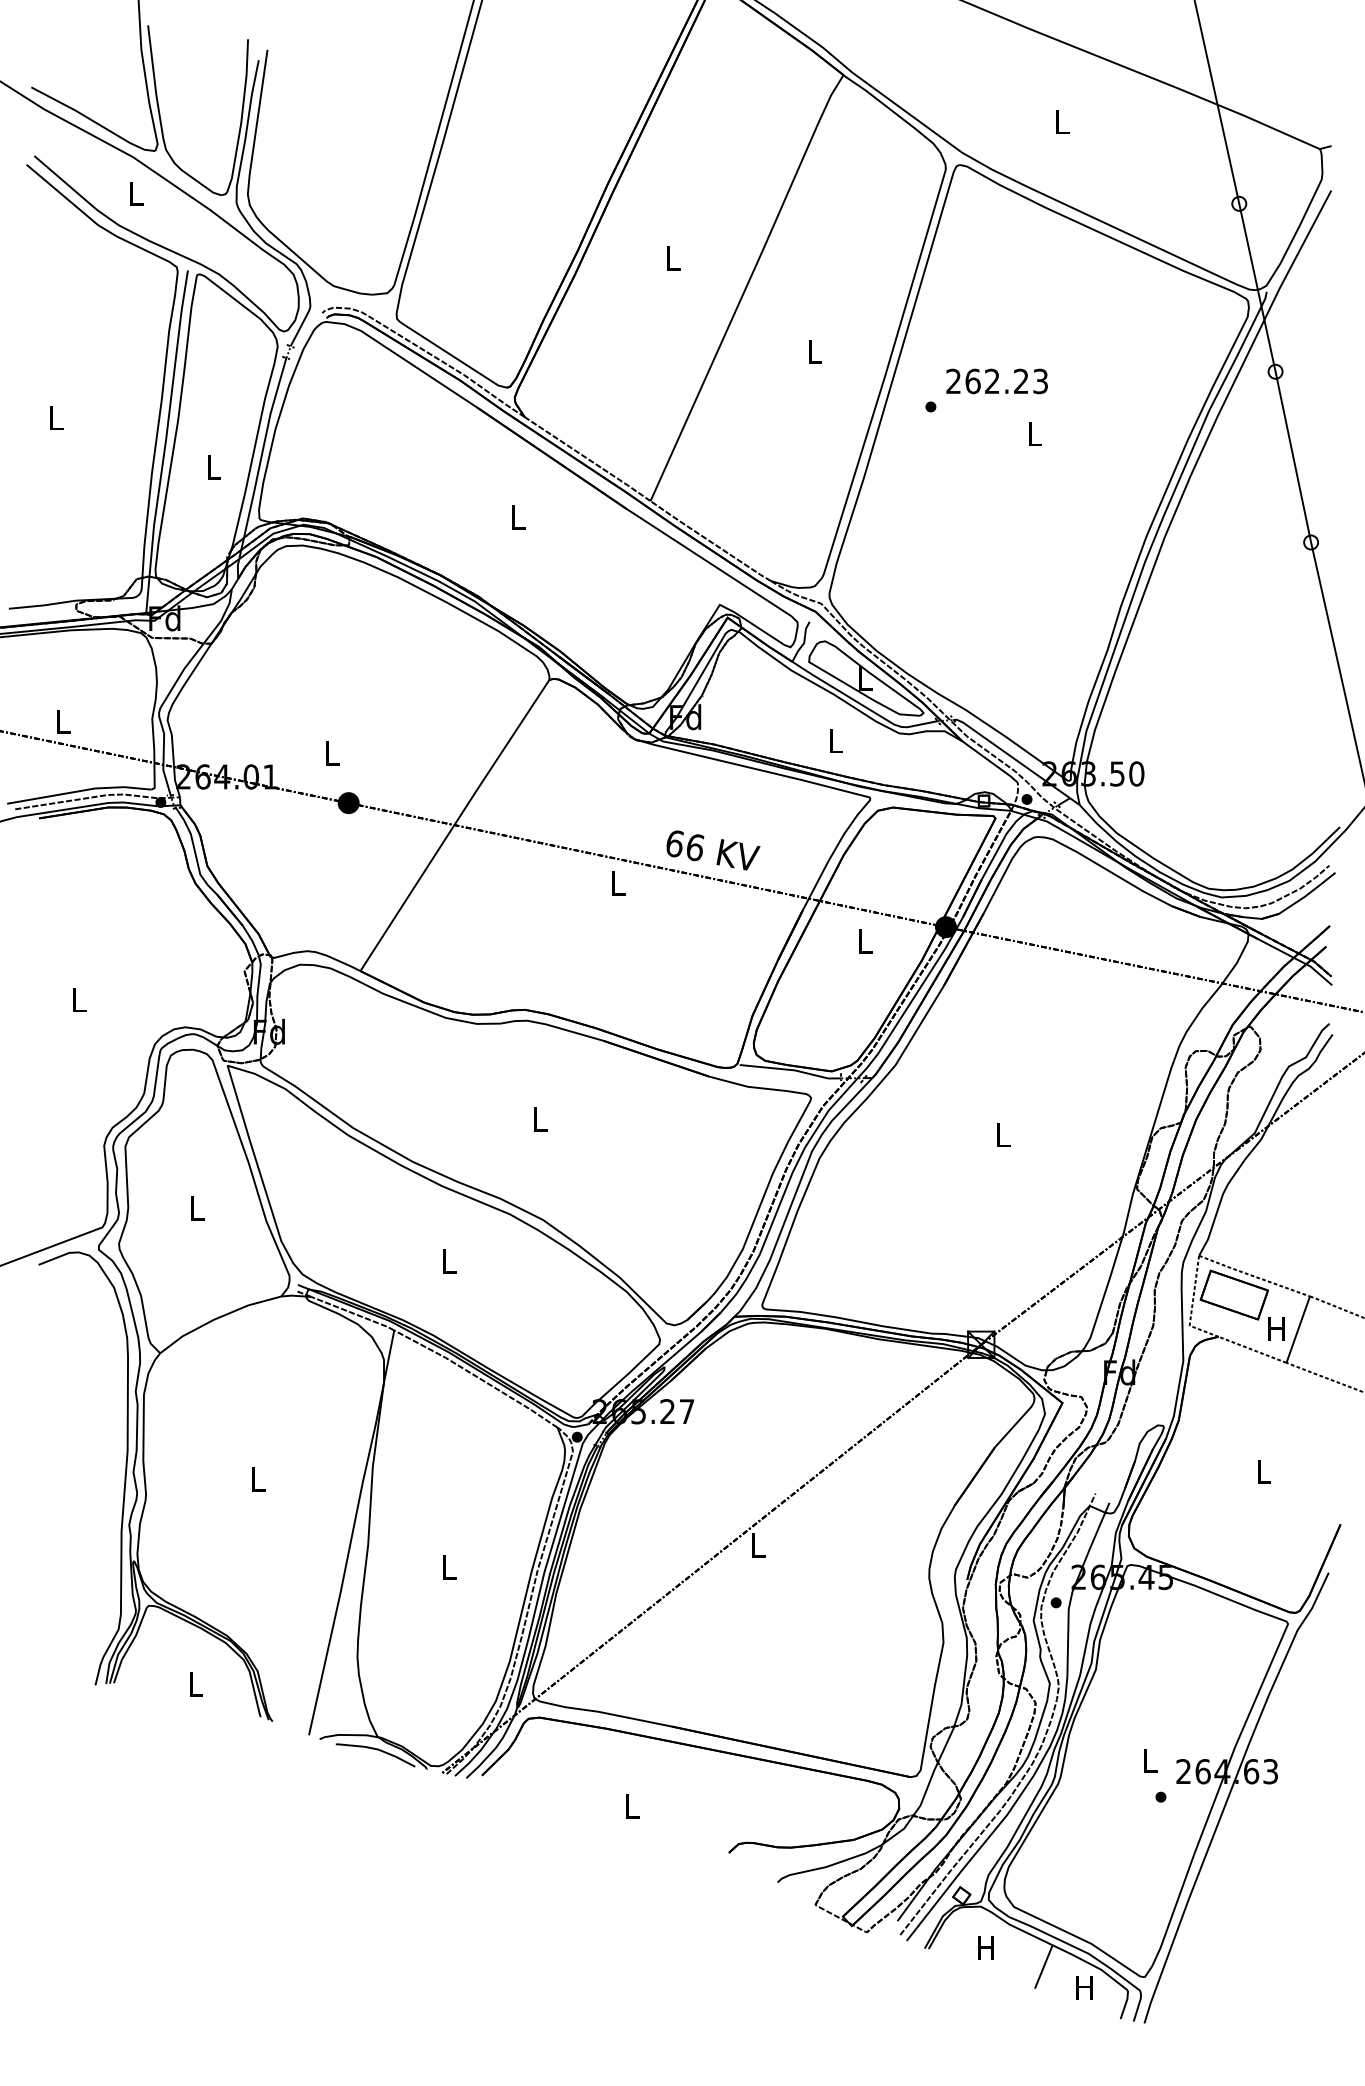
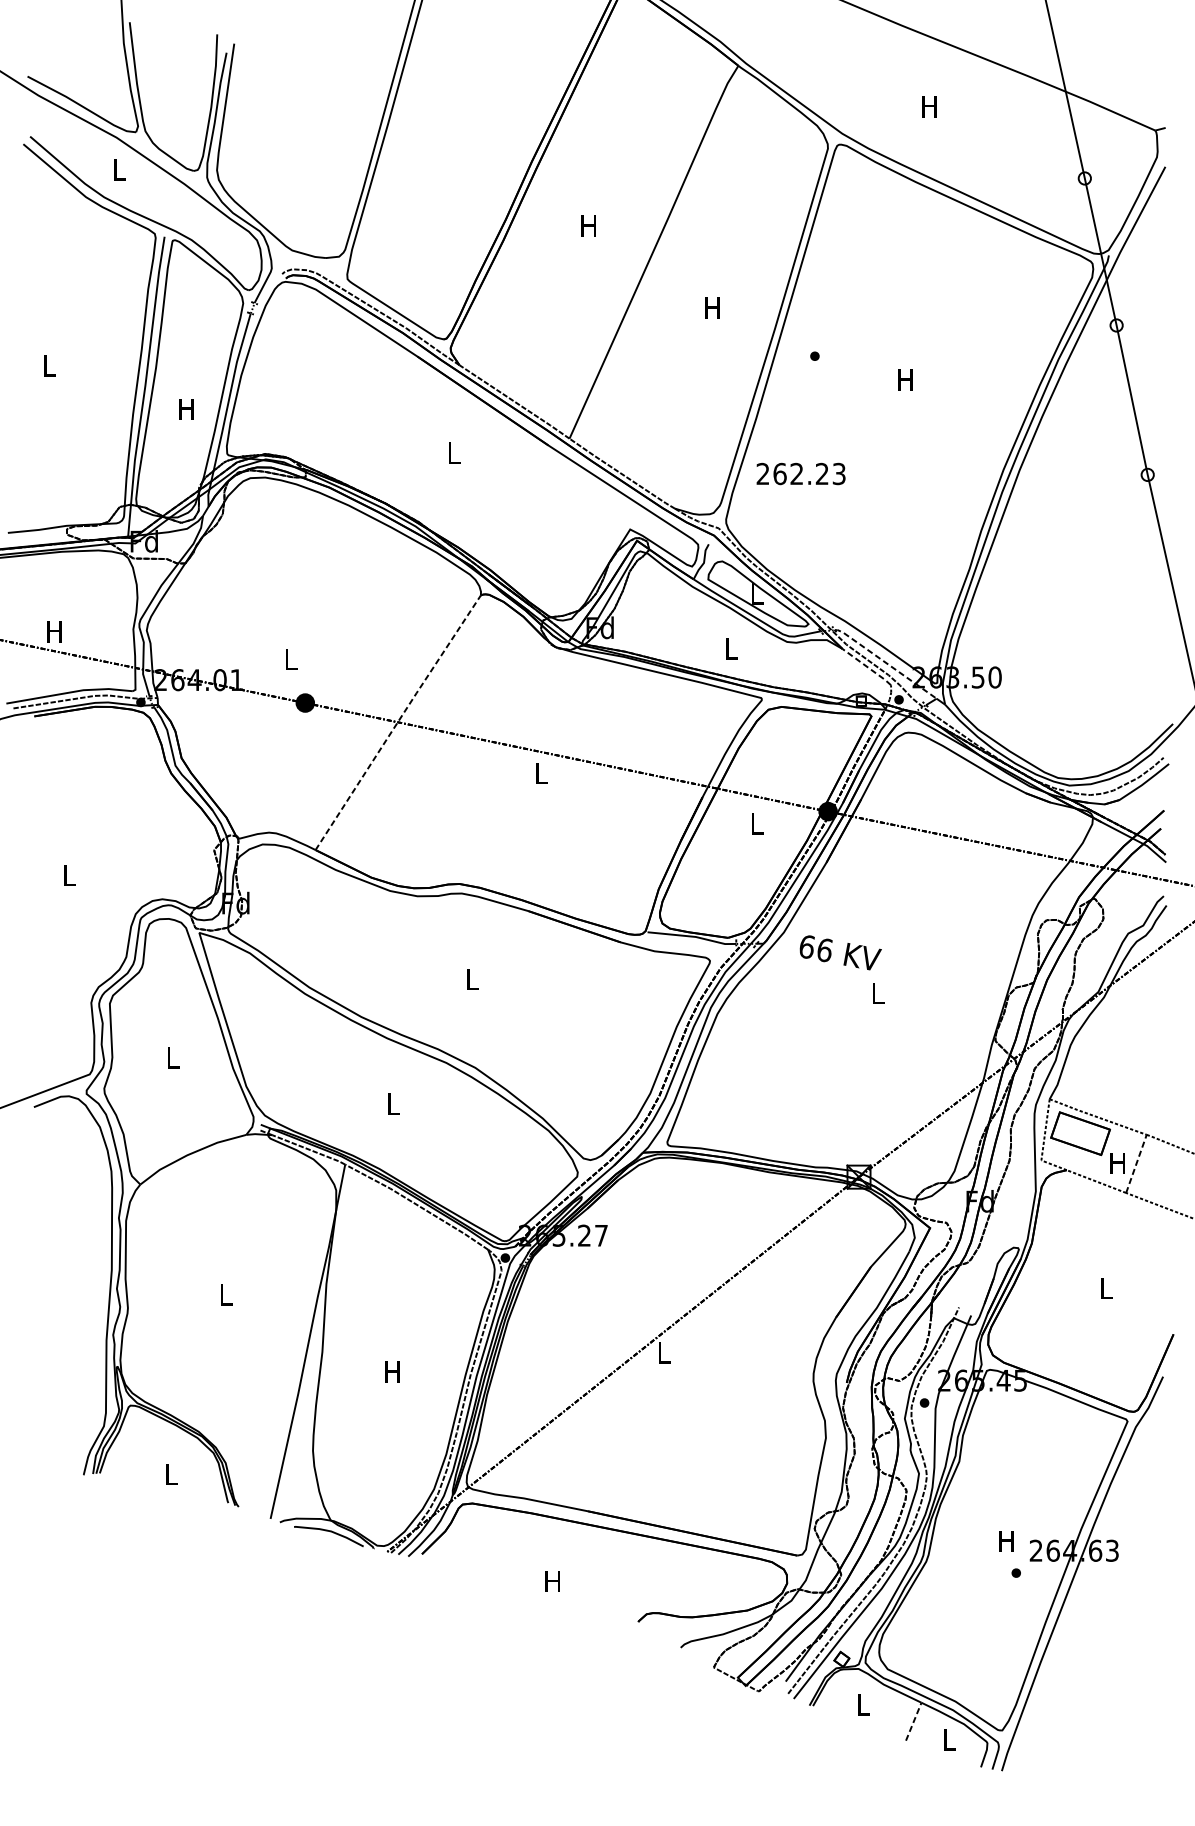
text: (1061, 121) -> (929, 106), L -> H
text: (672, 258) -> (588, 226), L -> H
text: (814, 351) -> (713, 307), L -> H
text: (996, 381) -> (800, 474), moved
text: (1034, 433) -> (905, 379), L -> H
text: (213, 467) -> (186, 409), L -> H
text: (62, 721) -> (54, 631), L -> H
line: (1011, 756) -> (885, 662), solid -> dashed
line: (990, 761) -> (867, 666), solid -> dashed
line: (454, 824) -> (397, 721), solid -> dashed
text: (713, 850) -> (840, 952), moved
line: (1298, 1329) -> (1136, 1163), solid -> dashed
text: (448, 1567) -> (392, 1372), L -> H
text: (1149, 1760) -> (1006, 1541), L -> H
text: (631, 1806) -> (552, 1581), L -> H
text: (985, 1947) -> (862, 1704), H -> L
line: (1044, 1966) -> (914, 1721), solid -> dashed
text: (1084, 1987) -> (949, 1739), H -> L

